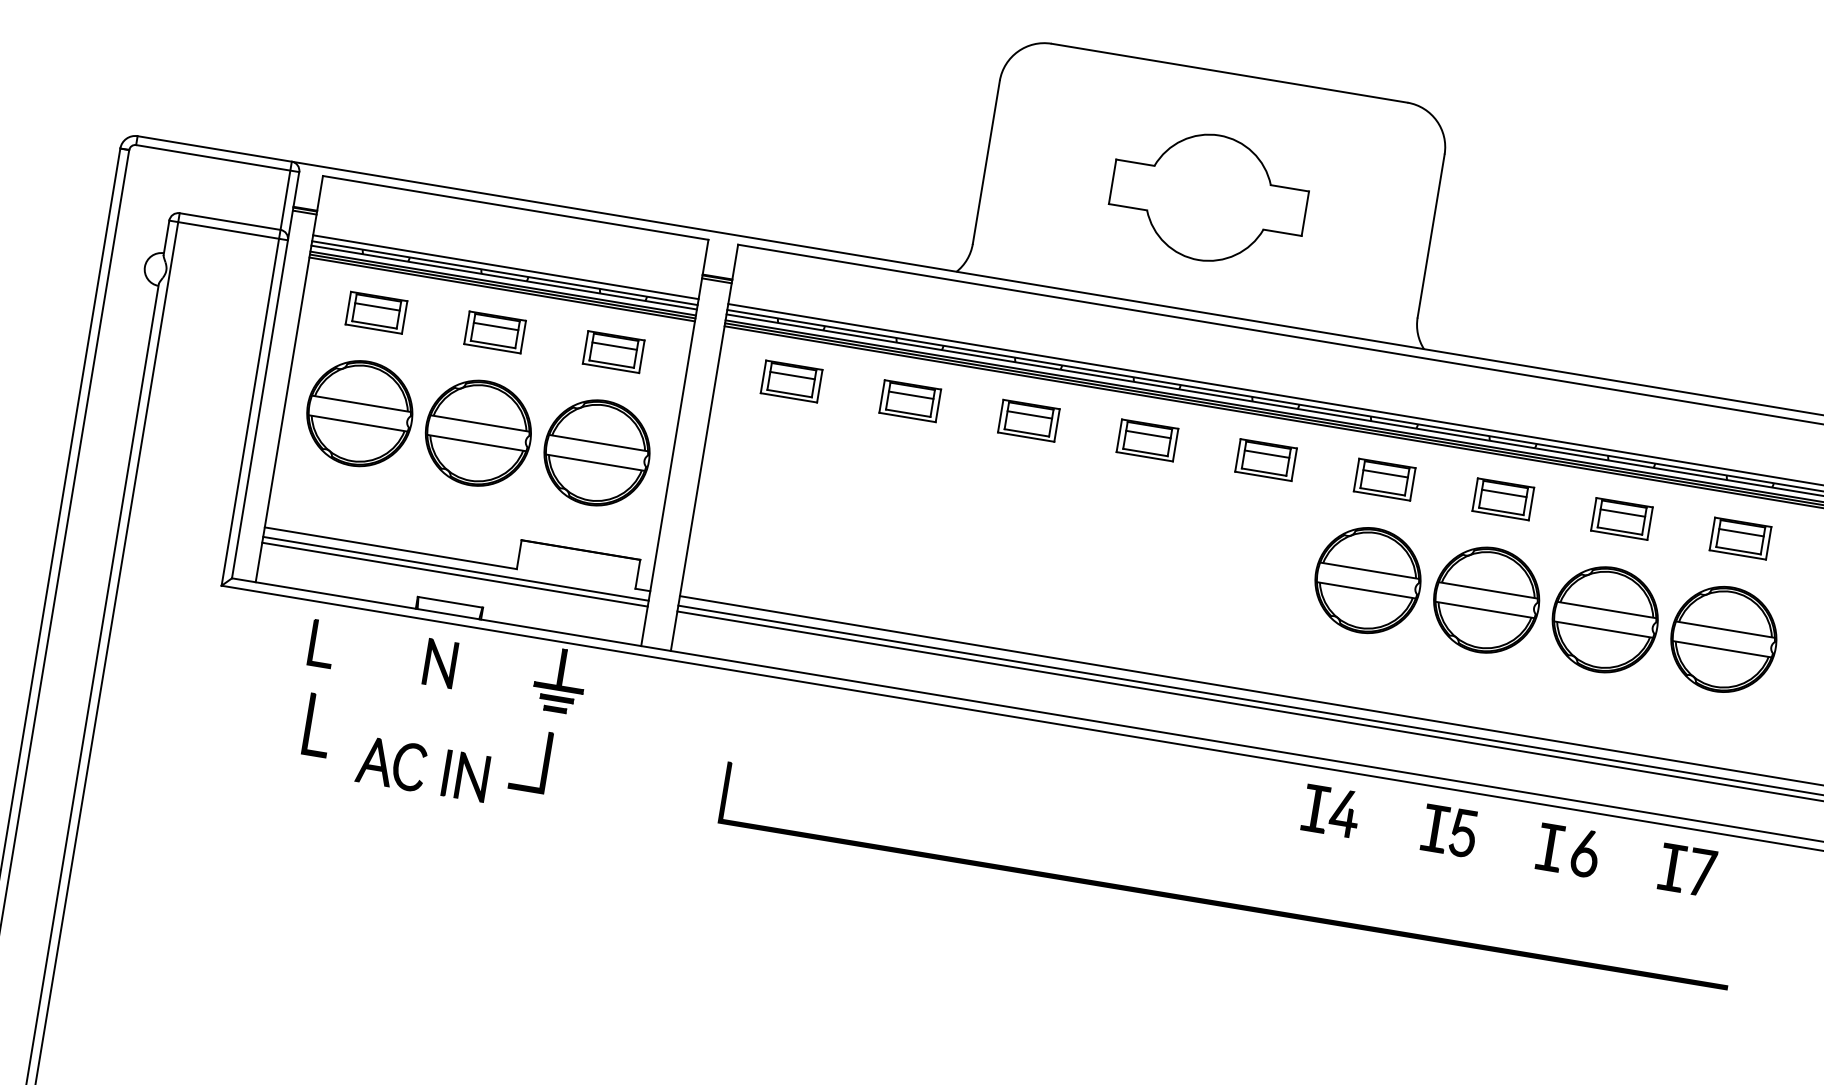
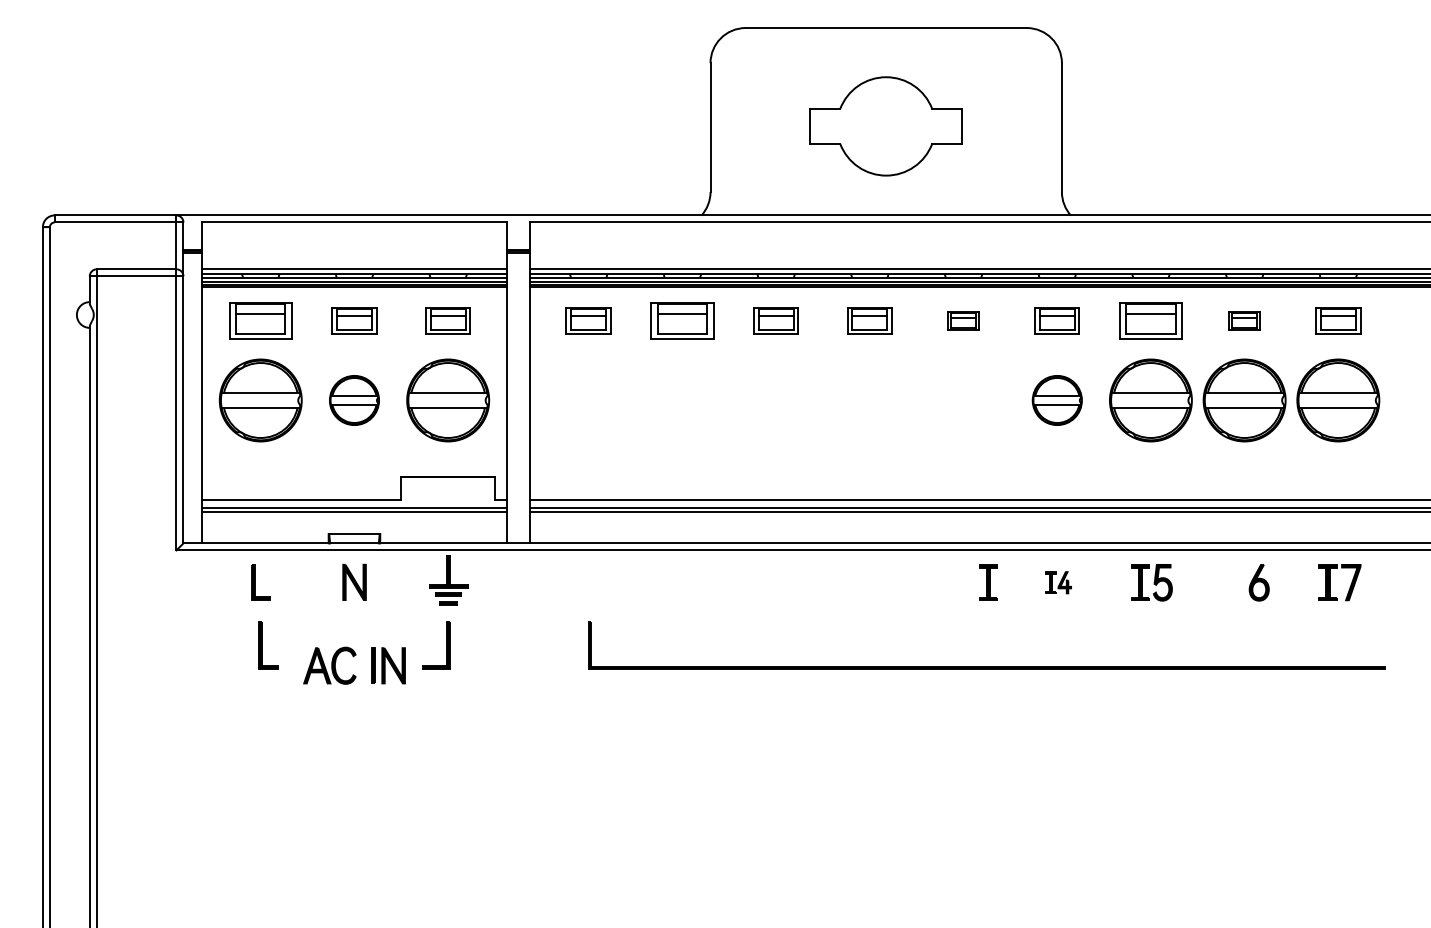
part: (376, 312) -> (260, 320), size x1.4
part: (910, 400) -> (682, 320), size x1.4
part: (478, 433) -> (354, 400), size x0.6
part: (1266, 459) -> (963, 320), size x0.7
part: (1502, 498) -> (1150, 320), size x1.4
part: (1621, 518) -> (1244, 320), size x0.7
part: (1368, 580) -> (1057, 400), size x0.6
part: (1331, 811) -> (1058, 582), size x0.6
part: (1550, 847) -> (988, 582), moved

